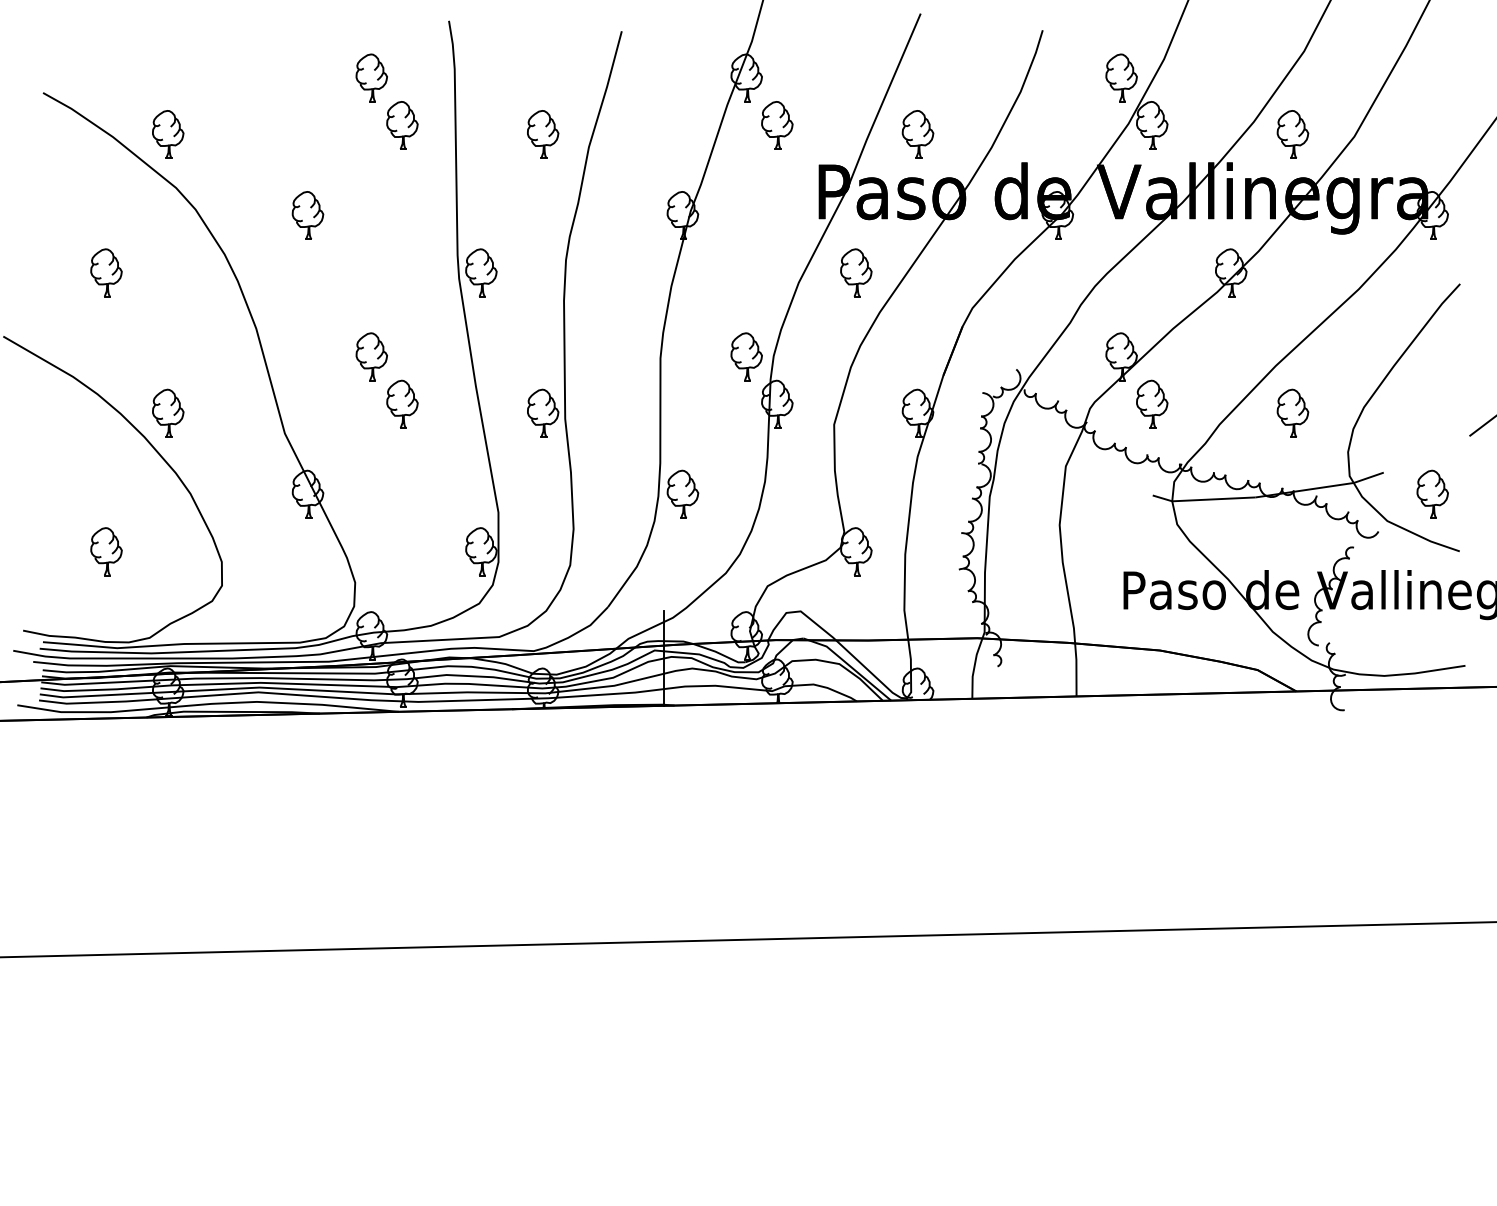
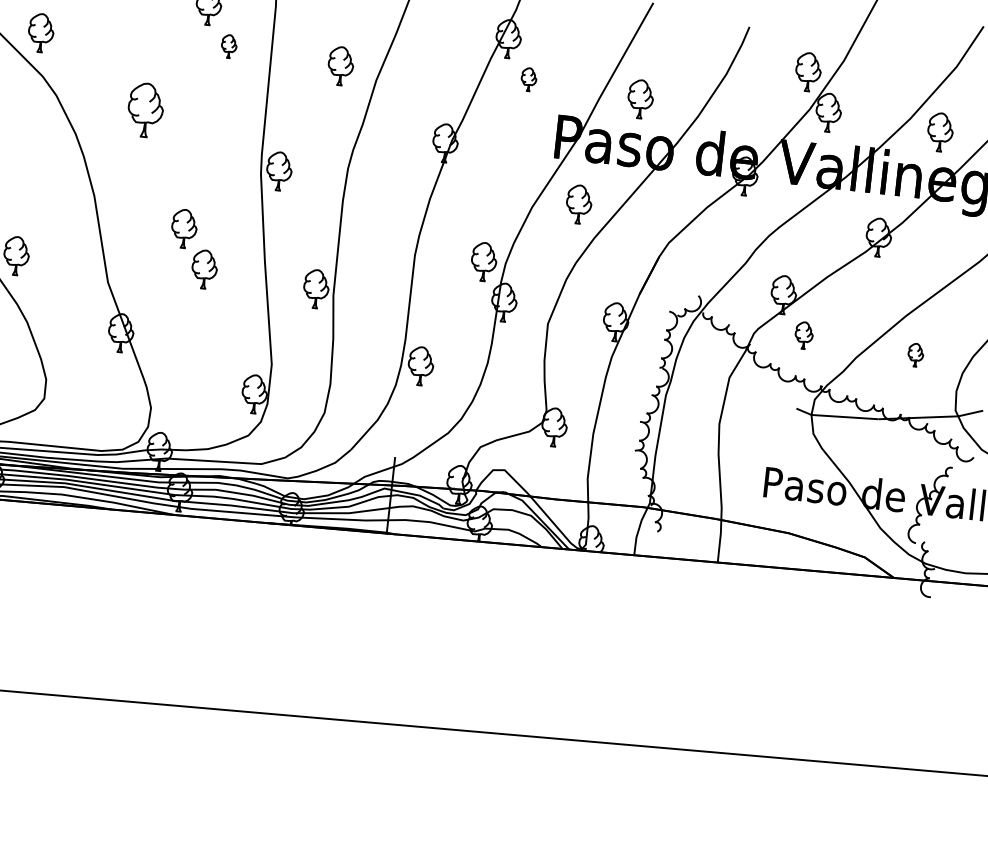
part: (402, 125) -> (229, 46), size x0.6
part: (777, 125) -> (529, 79), size x0.6
part: (307, 215) -> (145, 110), size x1.4
part: (1152, 403) -> (804, 335), size x0.7
part: (1292, 412) -> (915, 354), size x0.6

